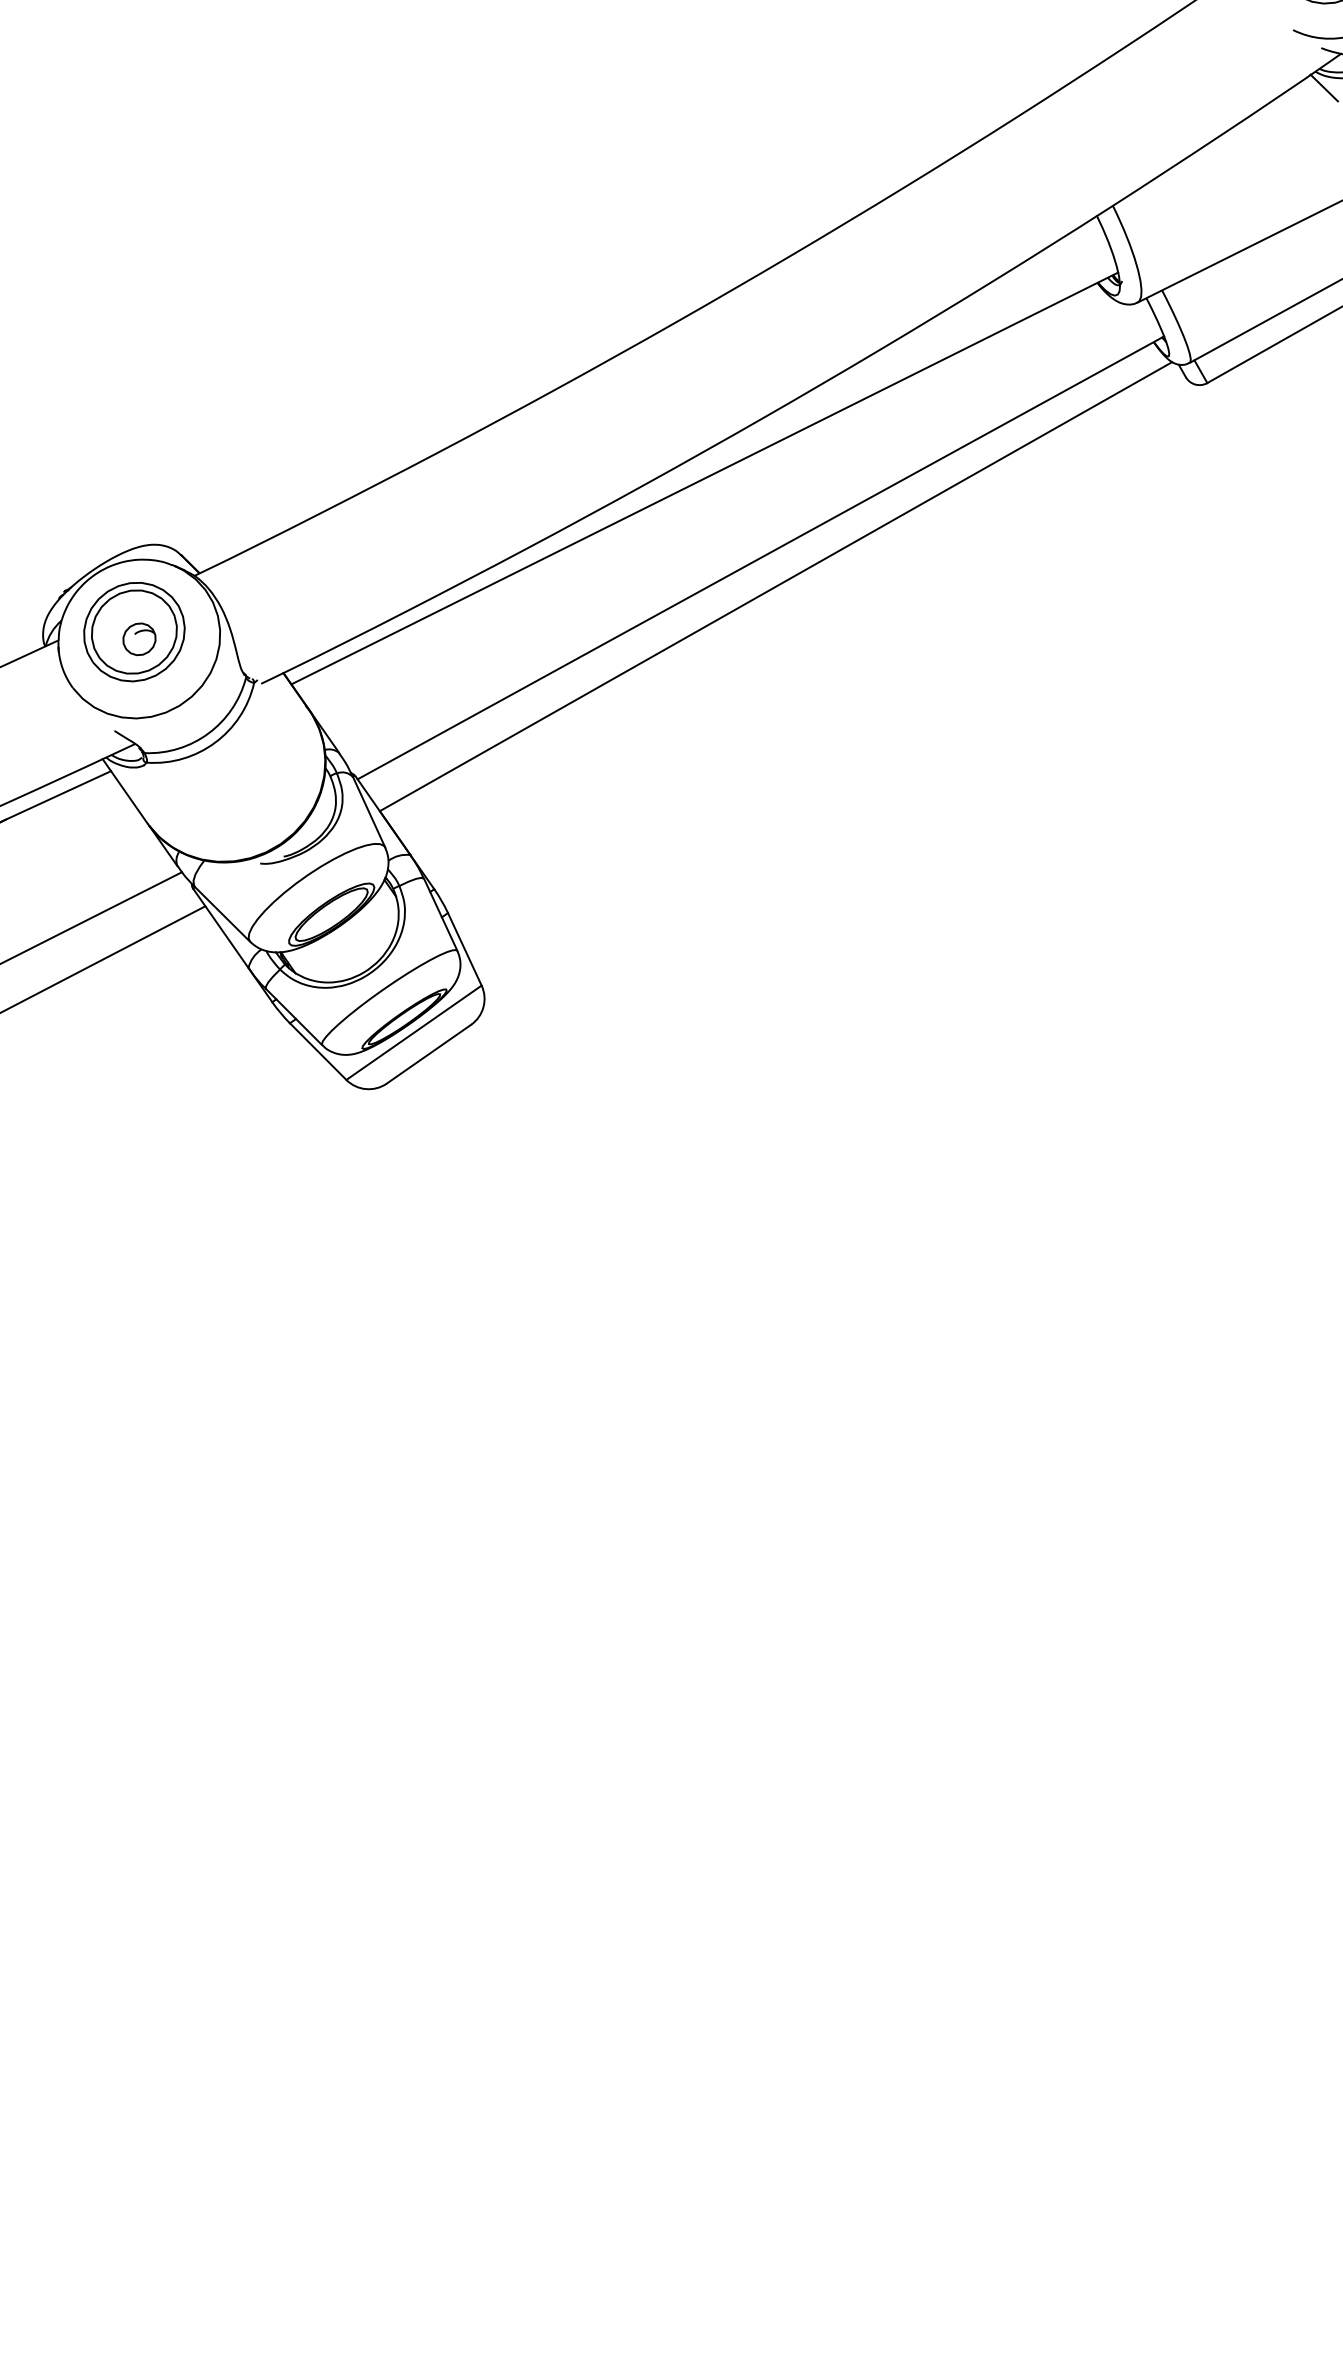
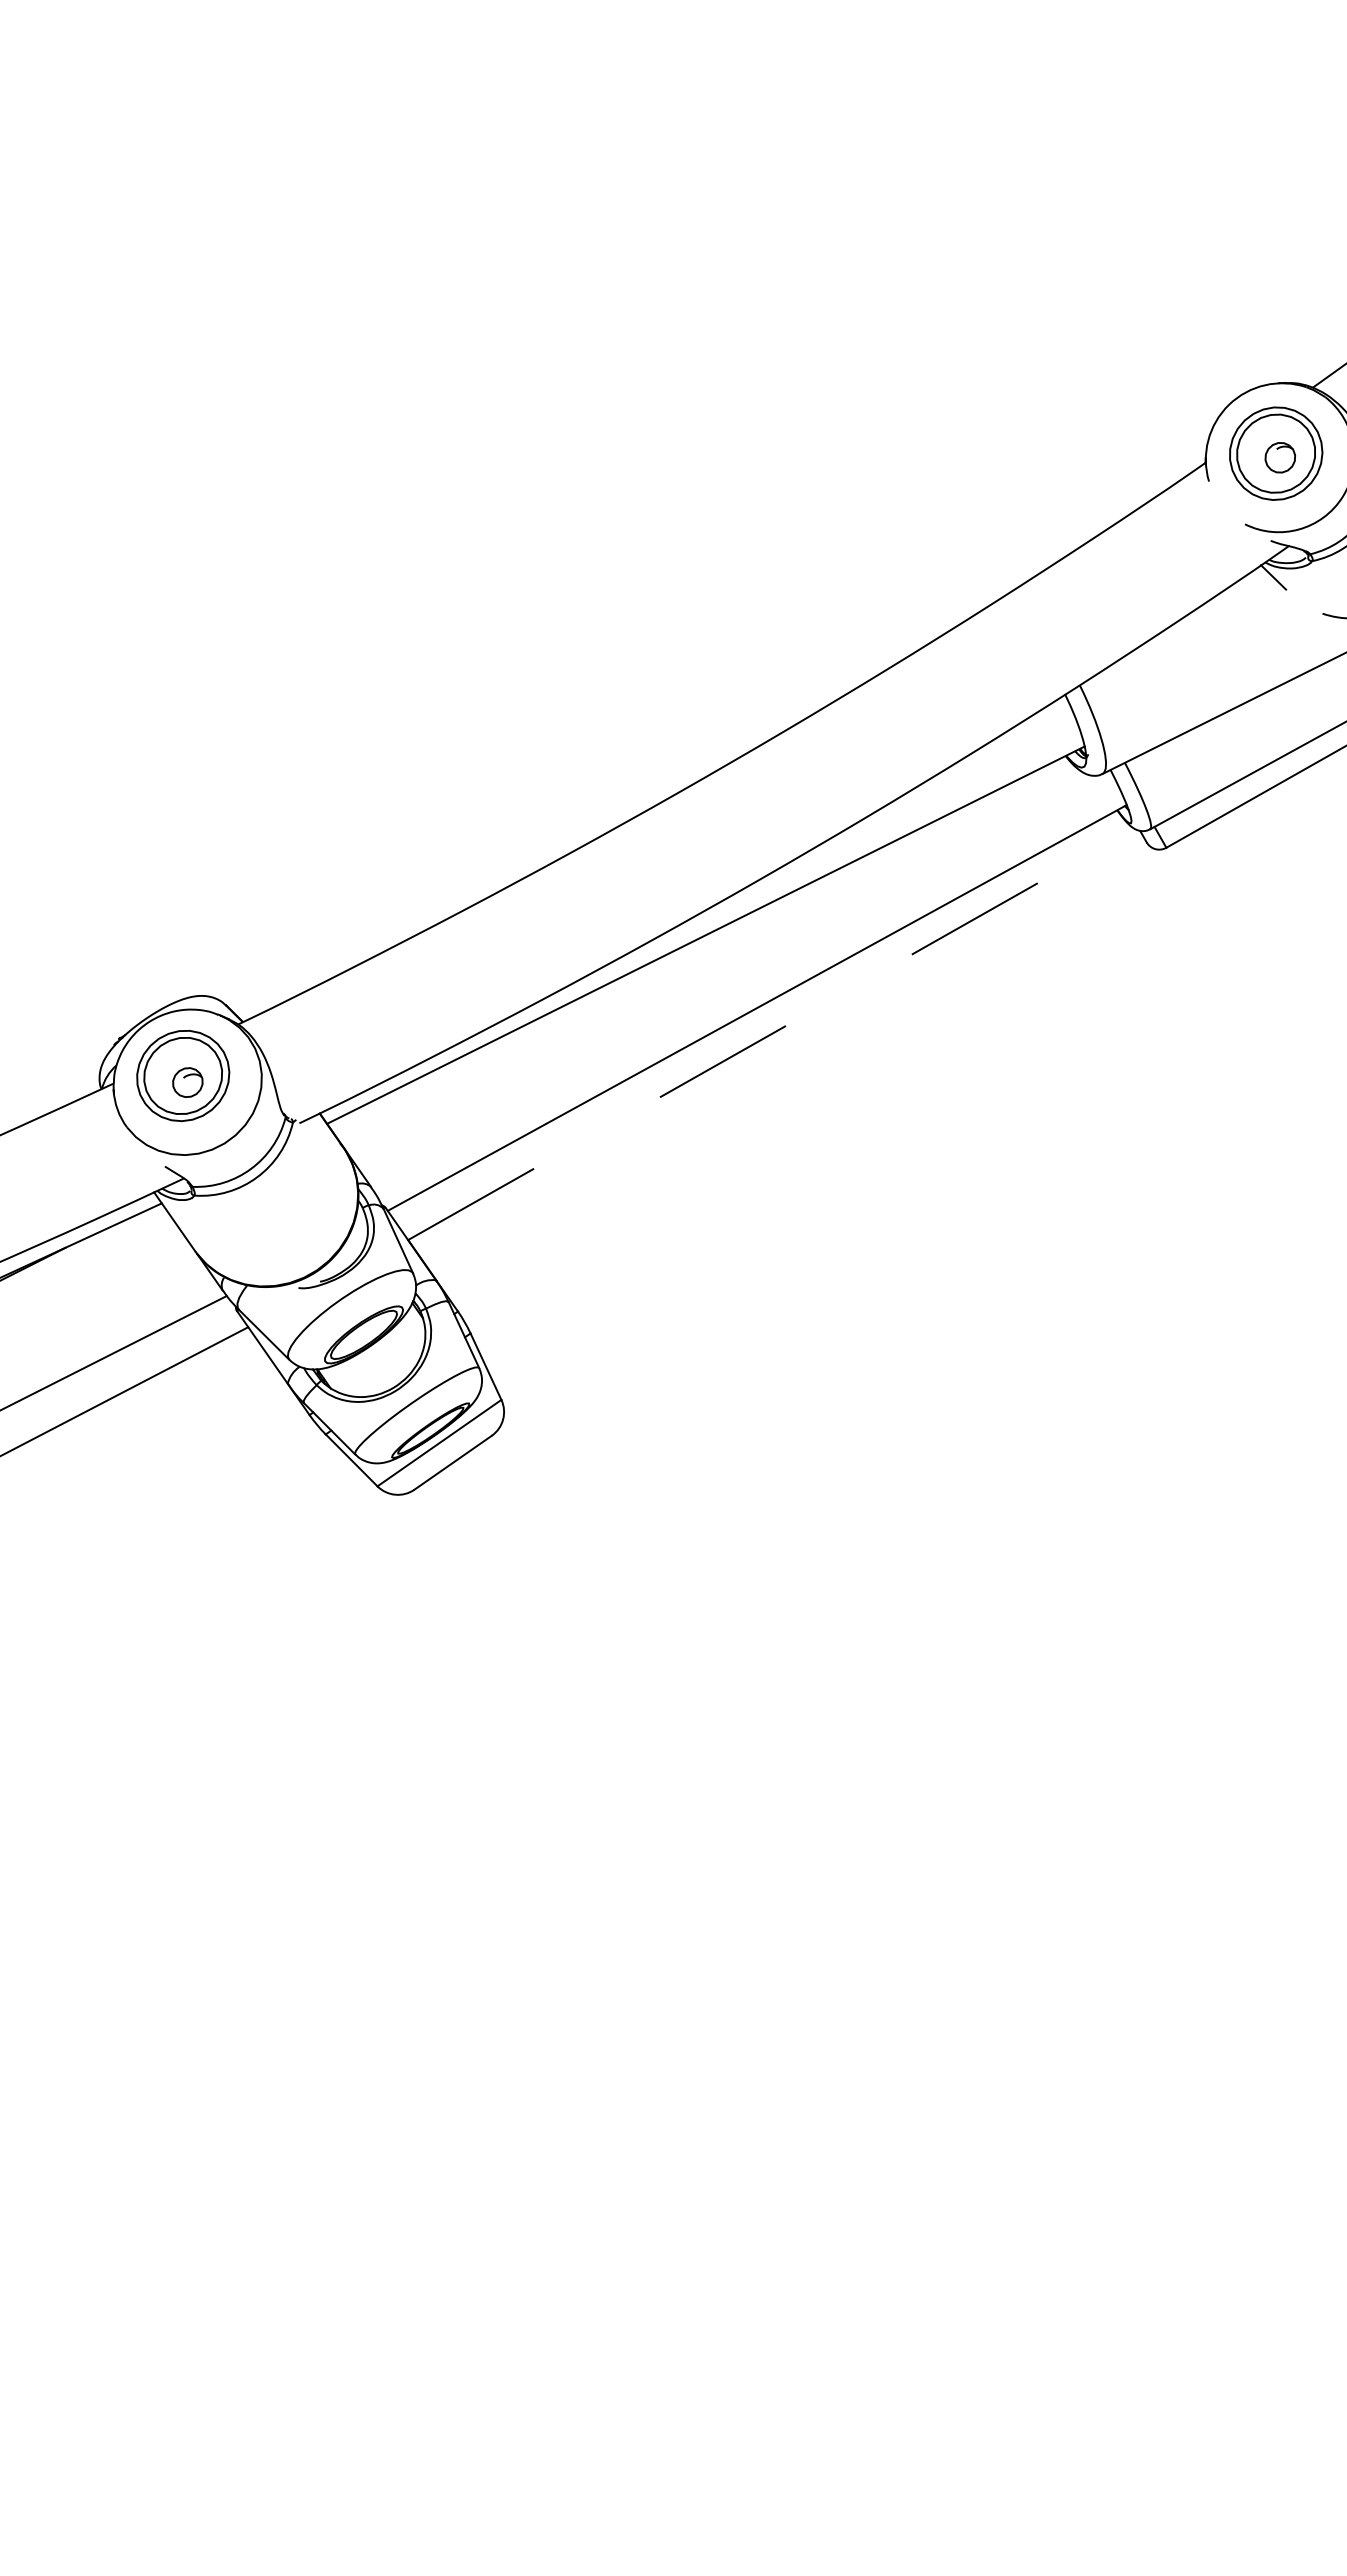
line: (776, 586) -> (771, 1034), solid -> dashed

